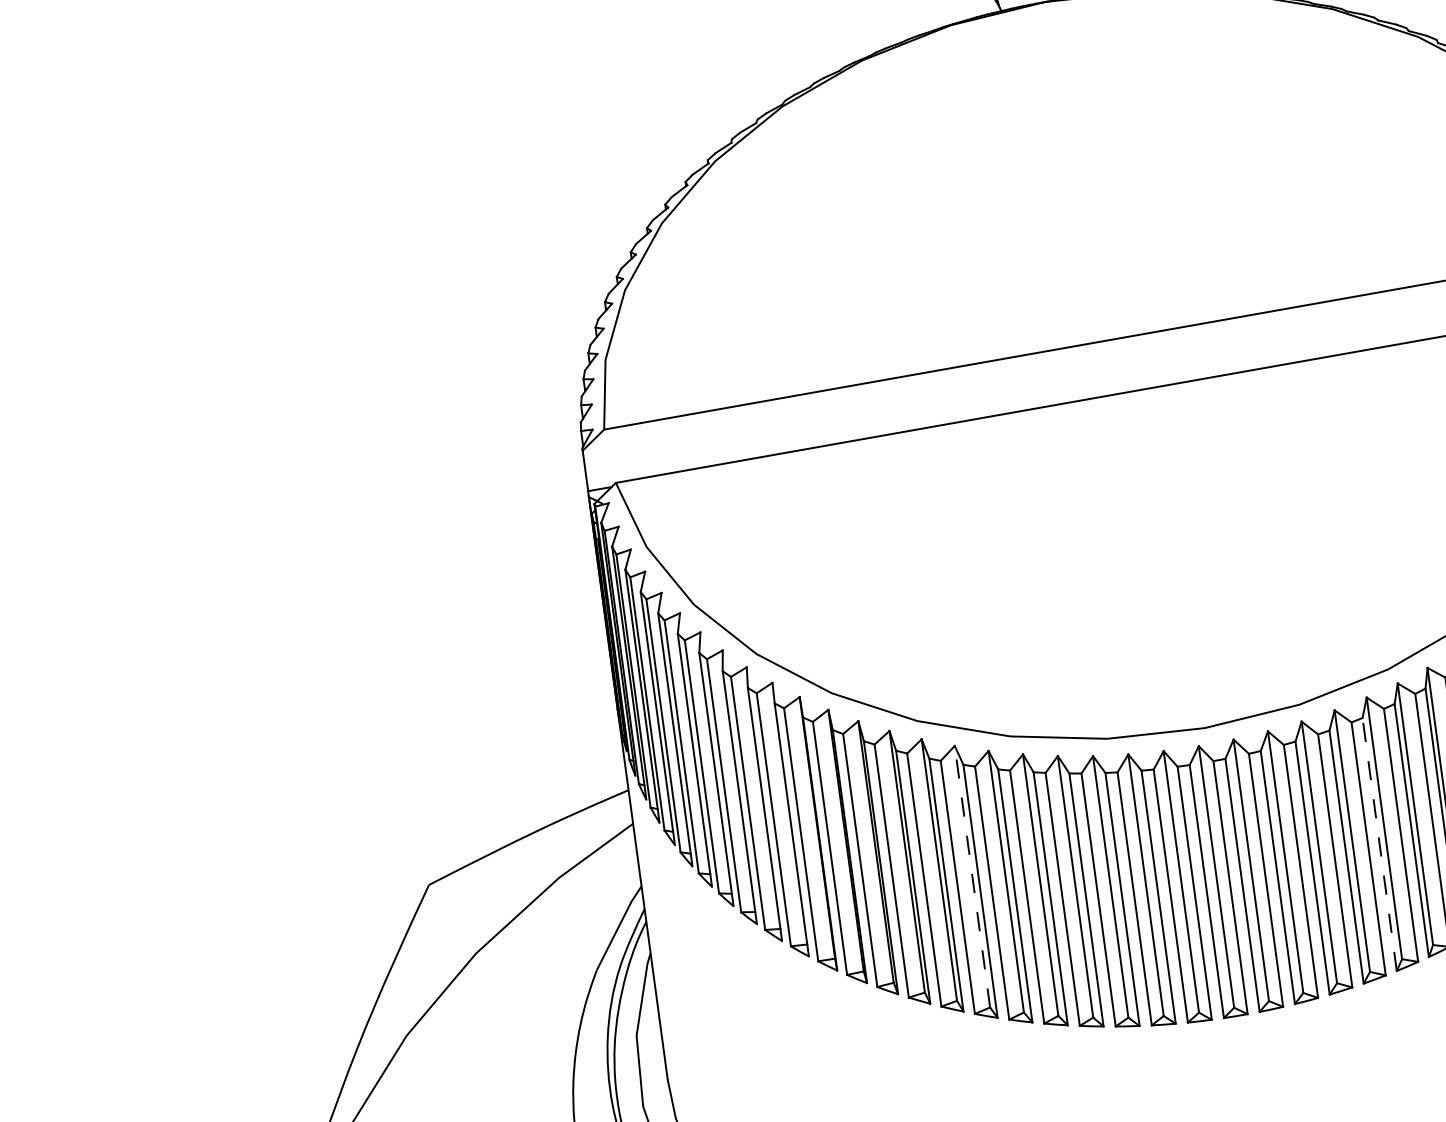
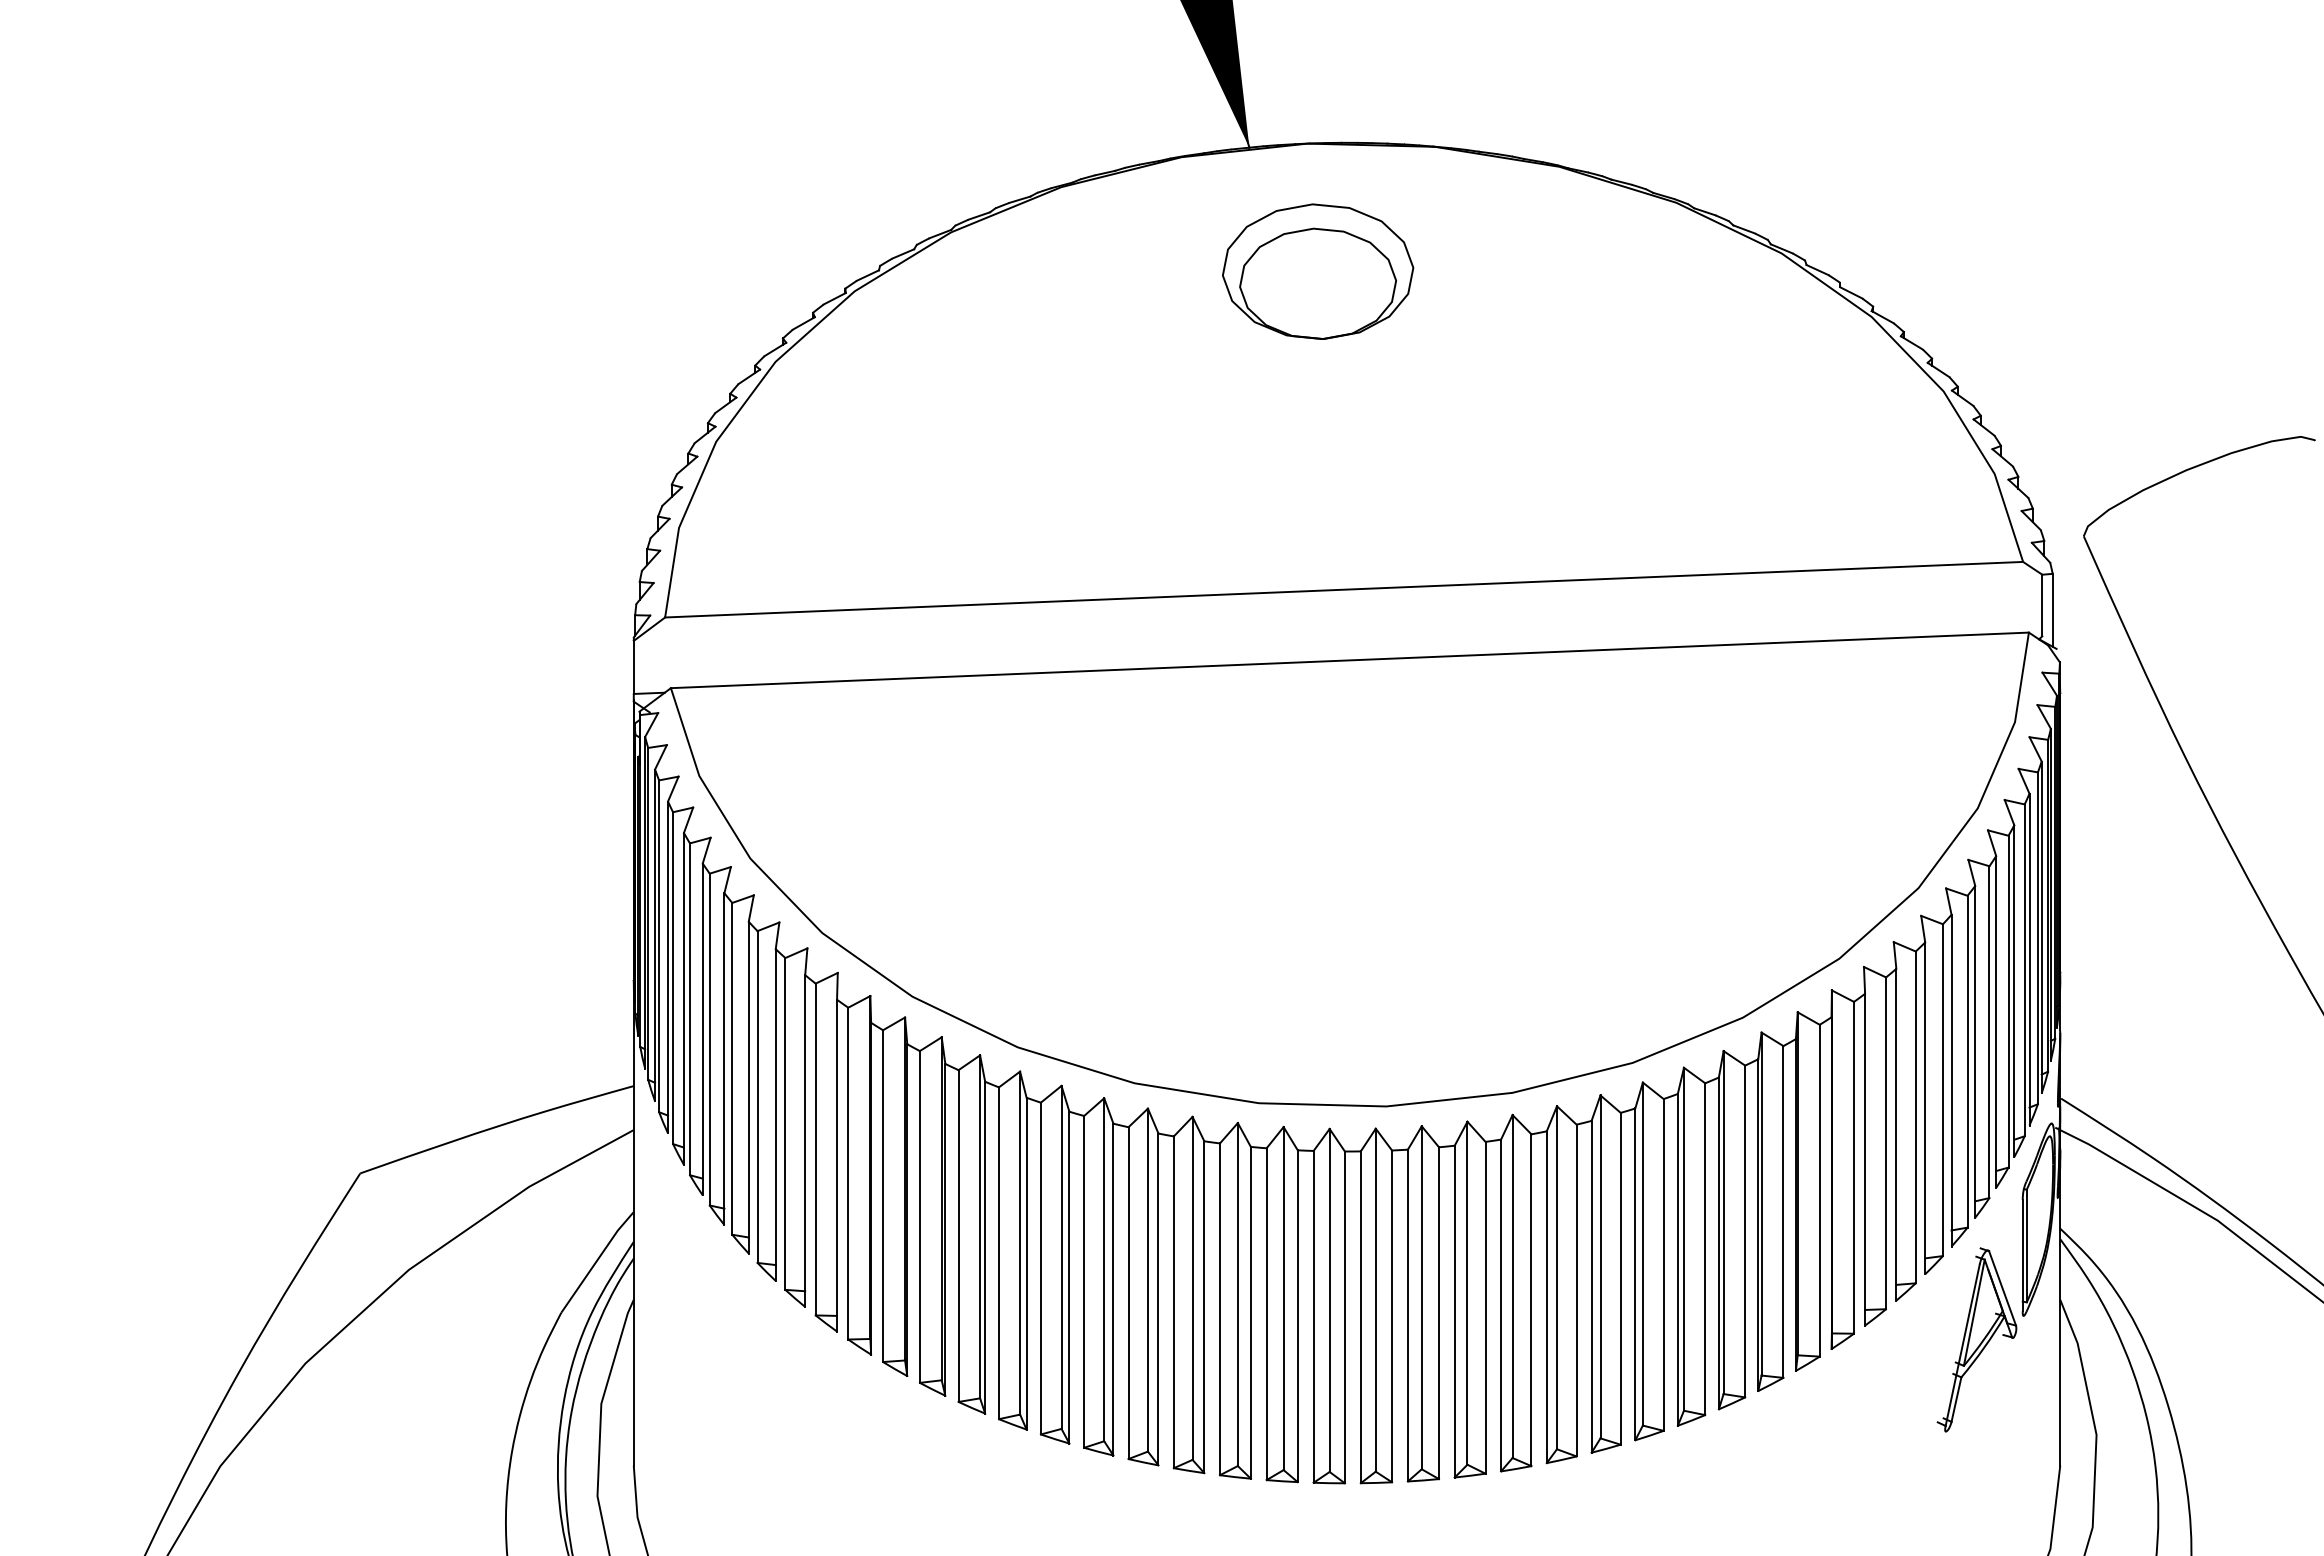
part: (1066, 98) -> (1318, 271), added
line: (1379, 844) -> (1591, 1286), dashed -> solid
line: (972, 876) -> (1061, 1256), dashed -> solid

